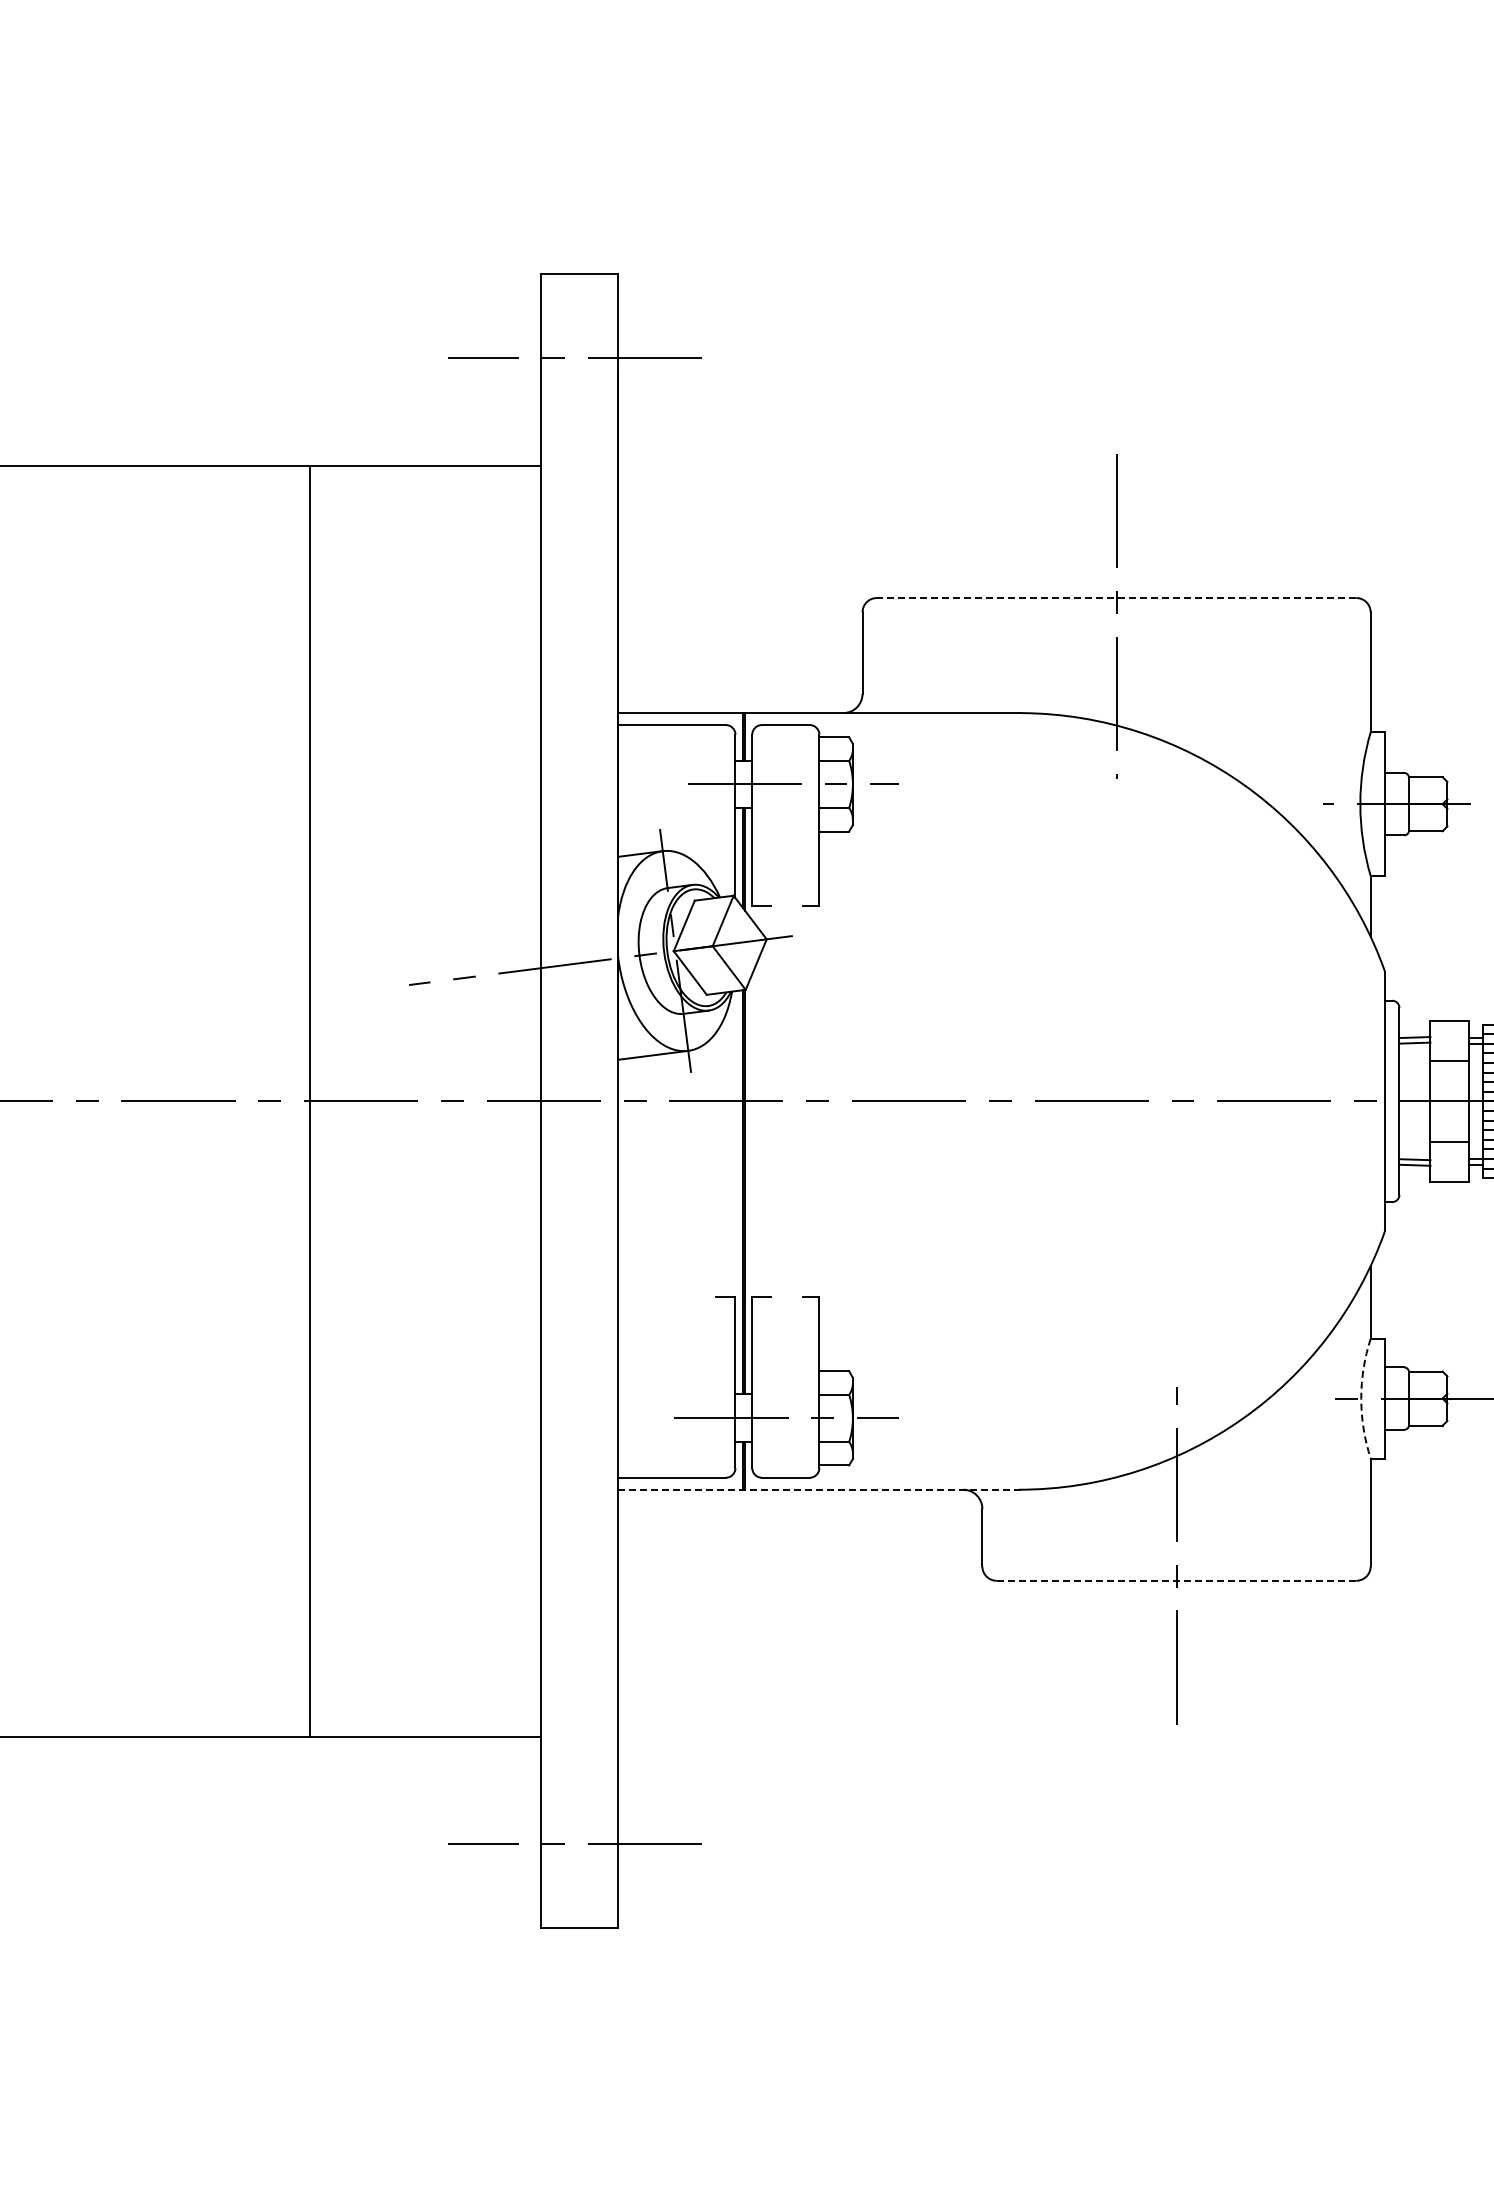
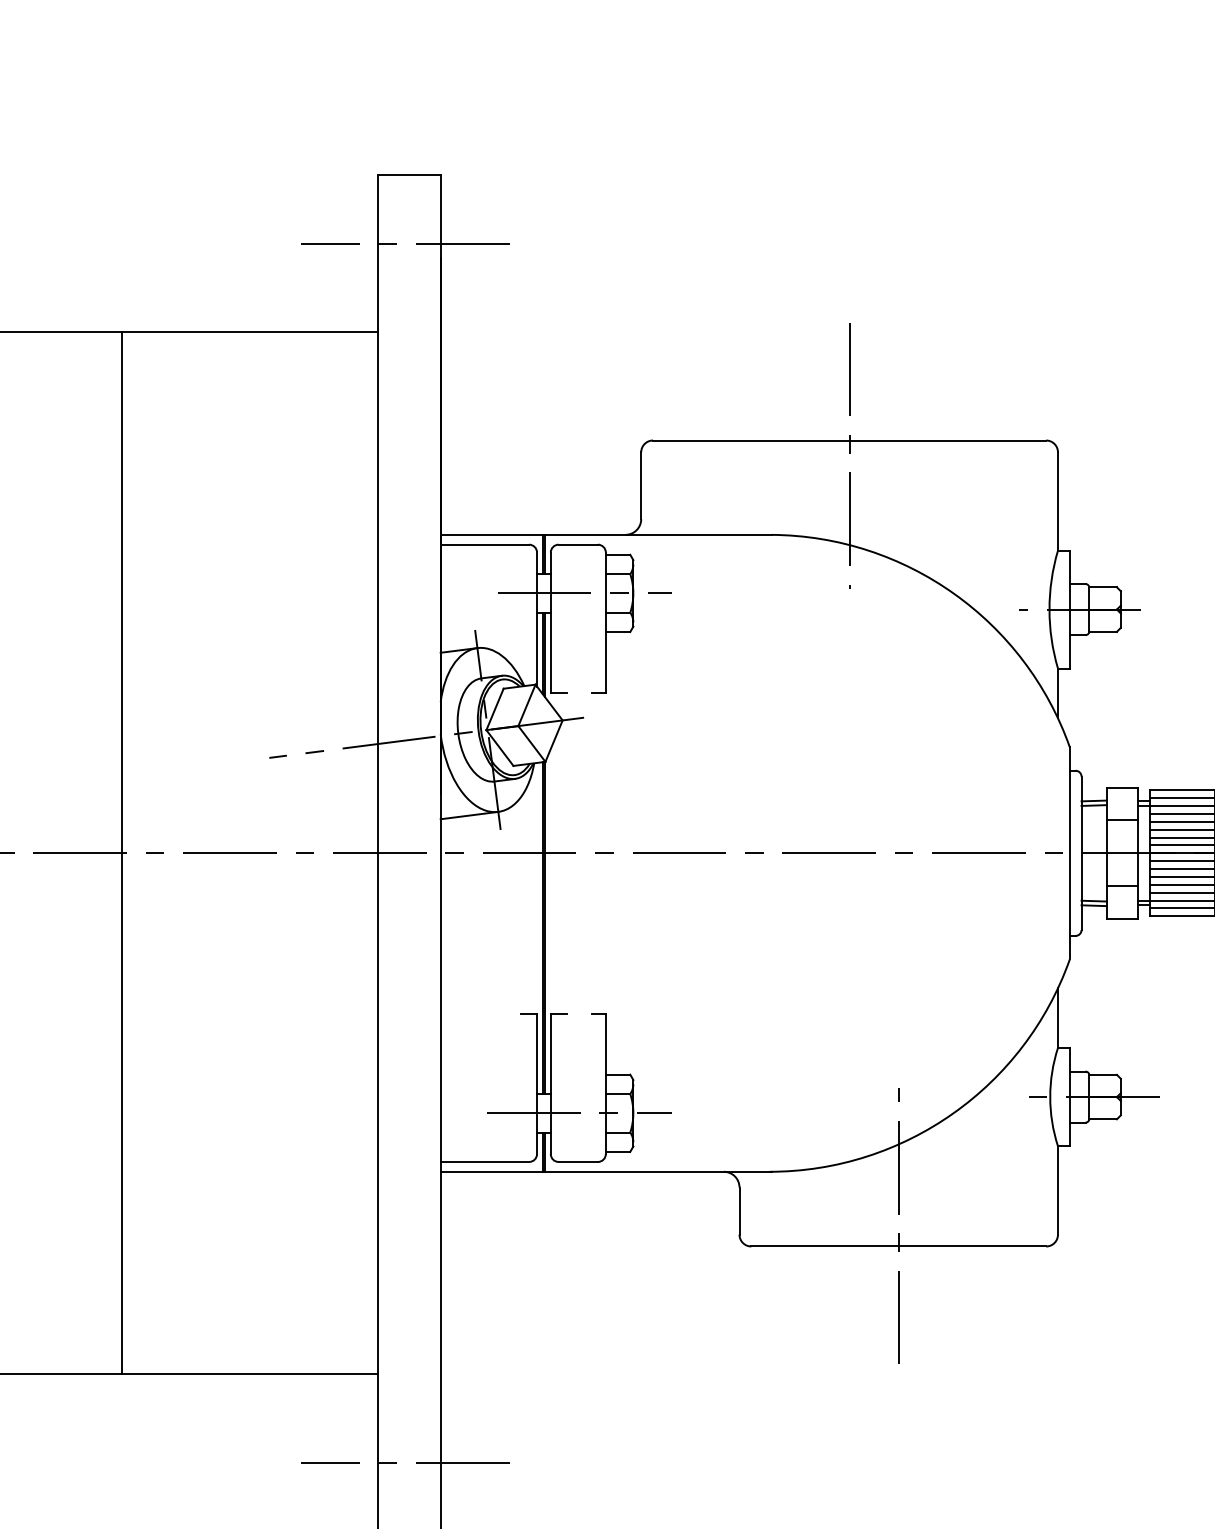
line: (1116, 598) -> (849, 440), dashed -> solid
line: (309, 1101) -> (122, 853), moved
arc: (1361, 1398) -> (1050, 1096), dashed -> solid
line: (819, 1489) -> (605, 1171), dashed -> solid
line: (1176, 1580) -> (898, 1246), dashed -> solid

